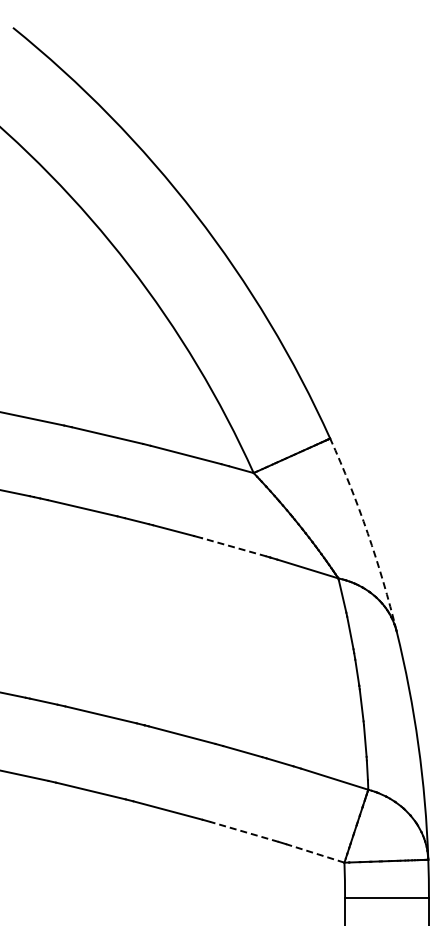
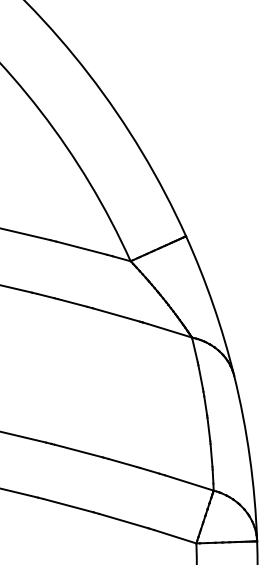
arc: (367, 533) -> (213, 305), dashed -> solid
line: (234, 547) -> (116, 315), dashed -> solid
line: (244, 831) -> (124, 520), dashed -> solid
line: (315, 853) -> (175, 536), dashed -> solid

